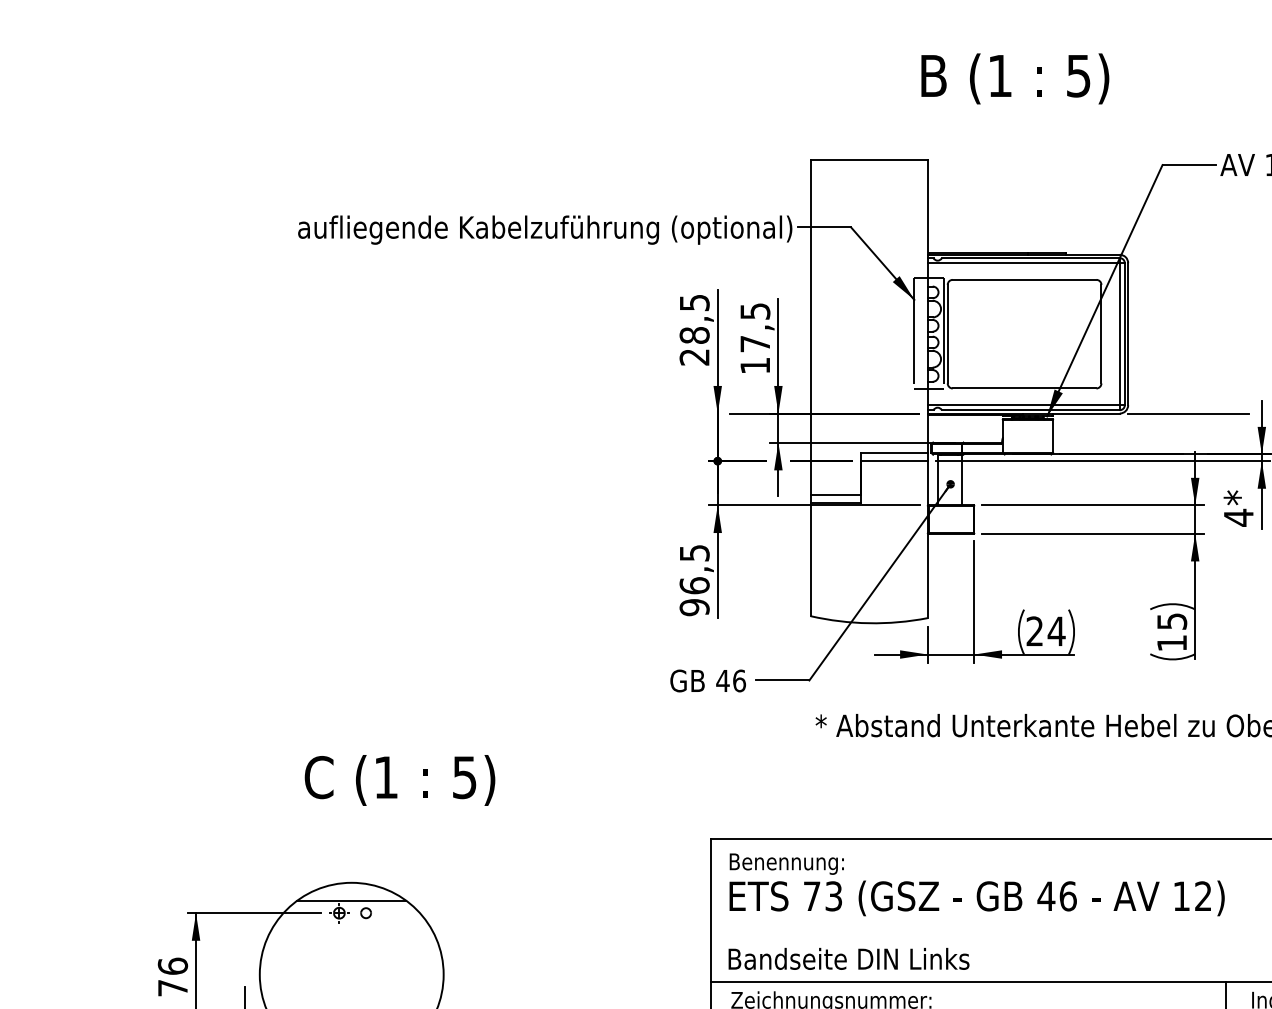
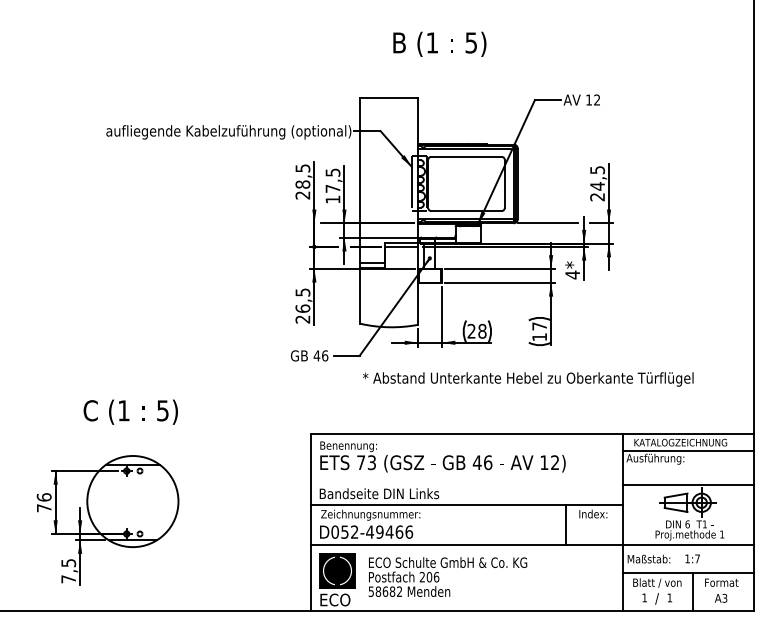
text: (1014, 77) -> (439, 43), moved
text: (693, 607) -> (302, 319), 96,5 -> 26,5
text: (1171, 621) -> (539, 326), 15 -> 17
text: (1056, 629) -> (482, 330), 24 -> 28
text: (399, 778) -> (130, 411), moved

